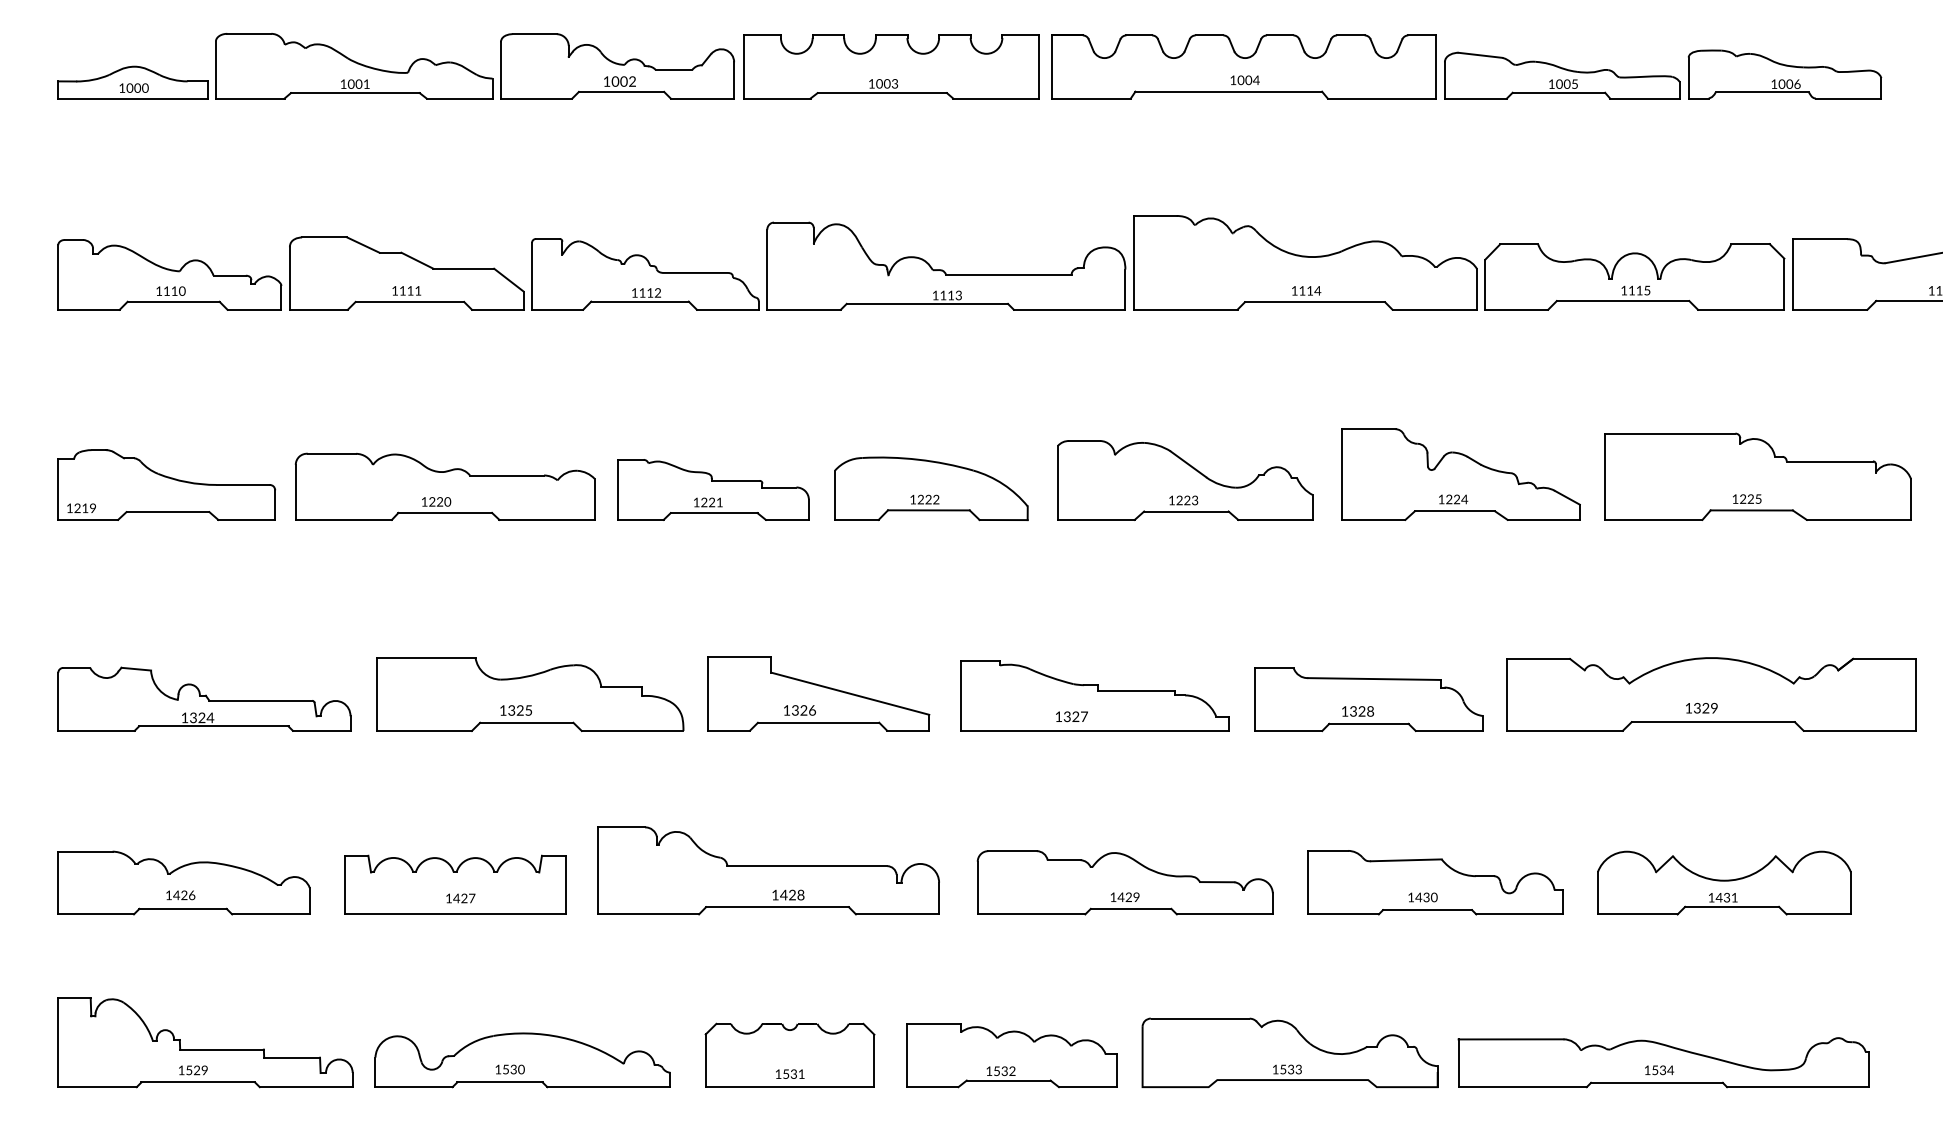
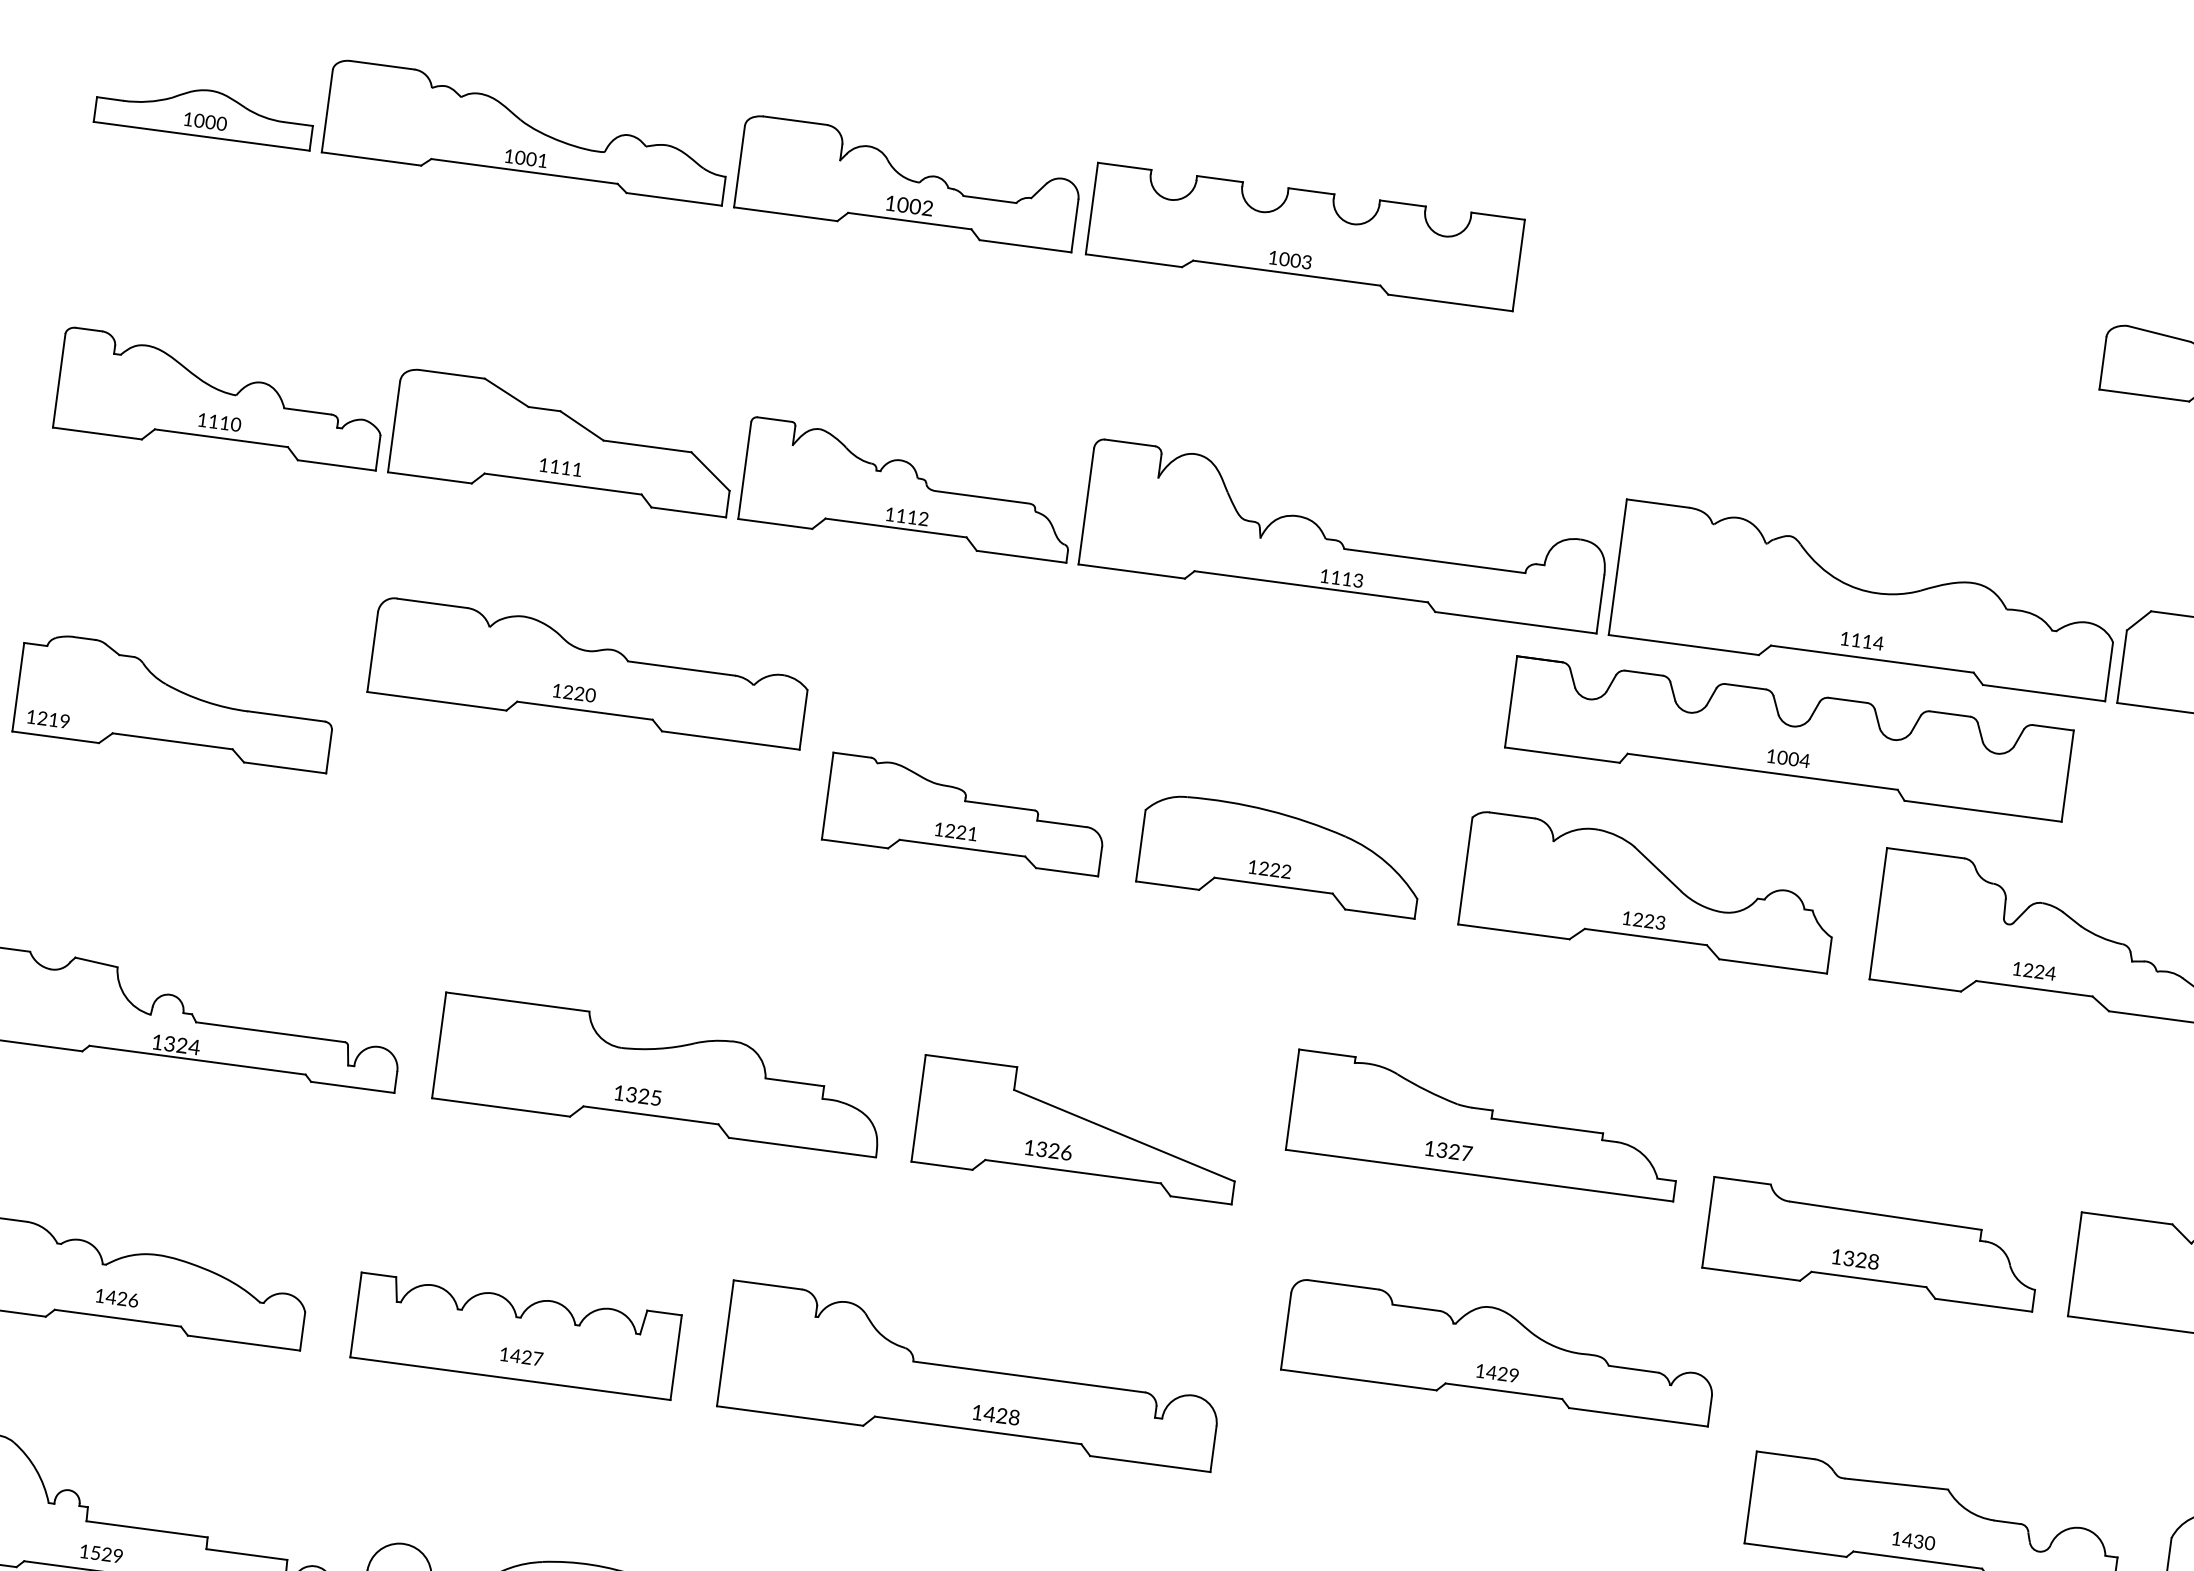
part: (1243, 66) -> (1788, 738), moved
part: (444, 486) -> (588, 672), moved
part: (1094, 695) -> (1485, 1124), moved
part: (1124, 882) -> (1499, 1351), moved

